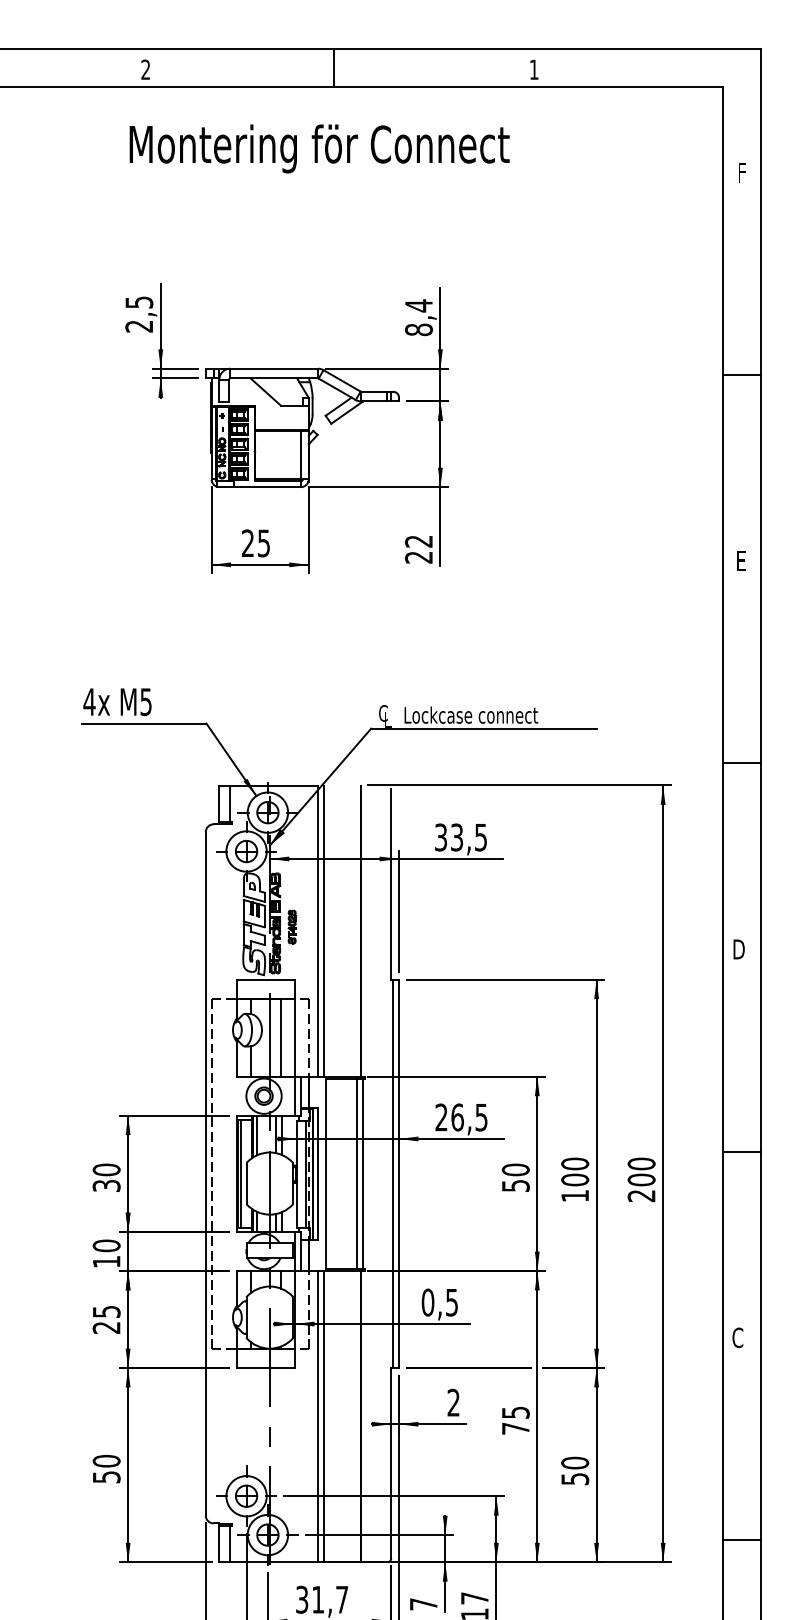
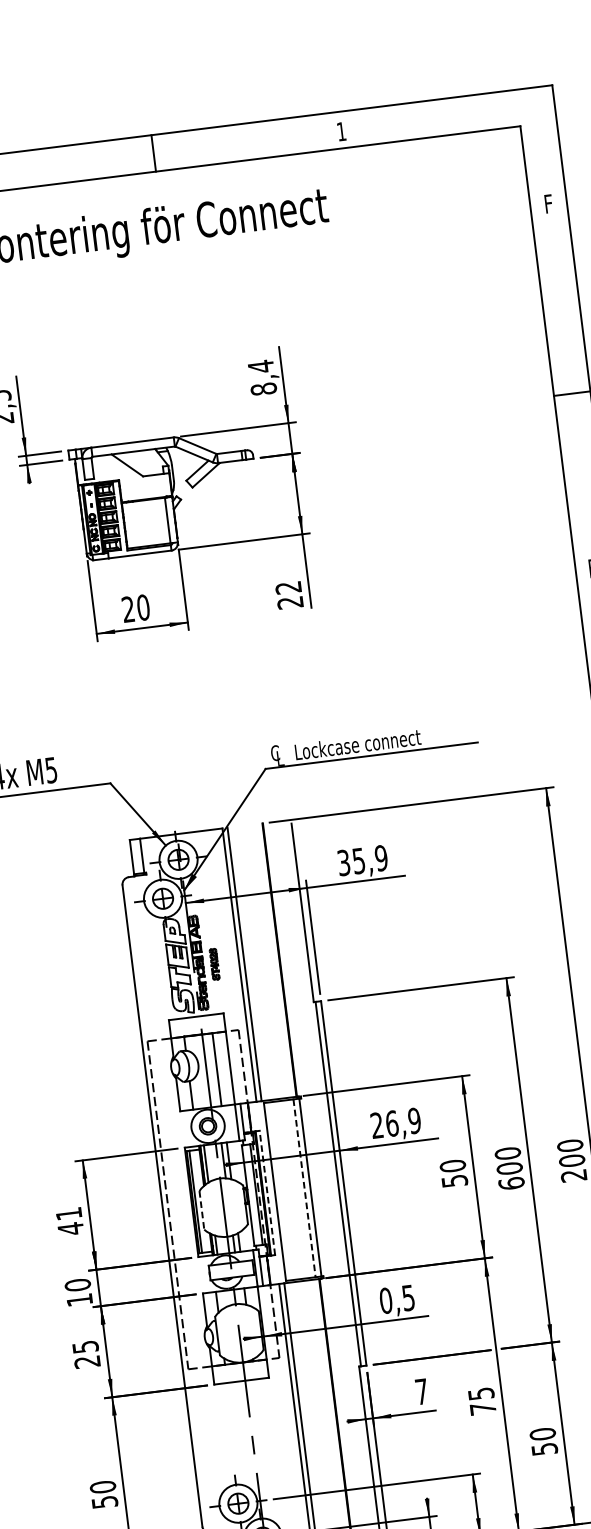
text: (263, 543) -> (142, 607), 25 -> 20
text: (469, 837) -> (370, 859), 33,5 -> 35,9
text: (481, 1117) -> (414, 1120), 26,5 -> 26,9
line: (317, 1173) -> (267, 1192), solid -> dashed
line: (357, 1173) -> (304, 1187), solid -> dashed
text: (106, 1177) -> (69, 1221), 30 -> 41
line: (246, 1183) -> (201, 1210), solid -> dashed
text: (575, 1195) -> (511, 1183), 100 -> 600
text: (453, 1402) -> (421, 1391), 2 -> 7

